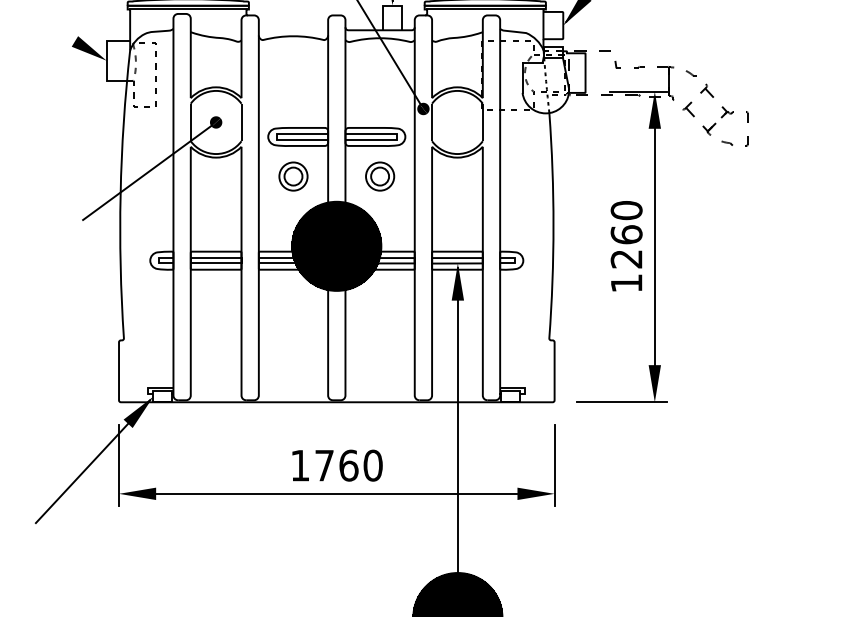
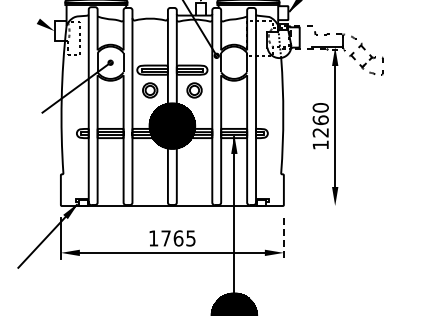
line: (622, 403) -> (318, 206), removed
text: (372, 465) -> (190, 238), 1760 -> 1765
line: (553, 465) -> (283, 238), solid -> dashed

